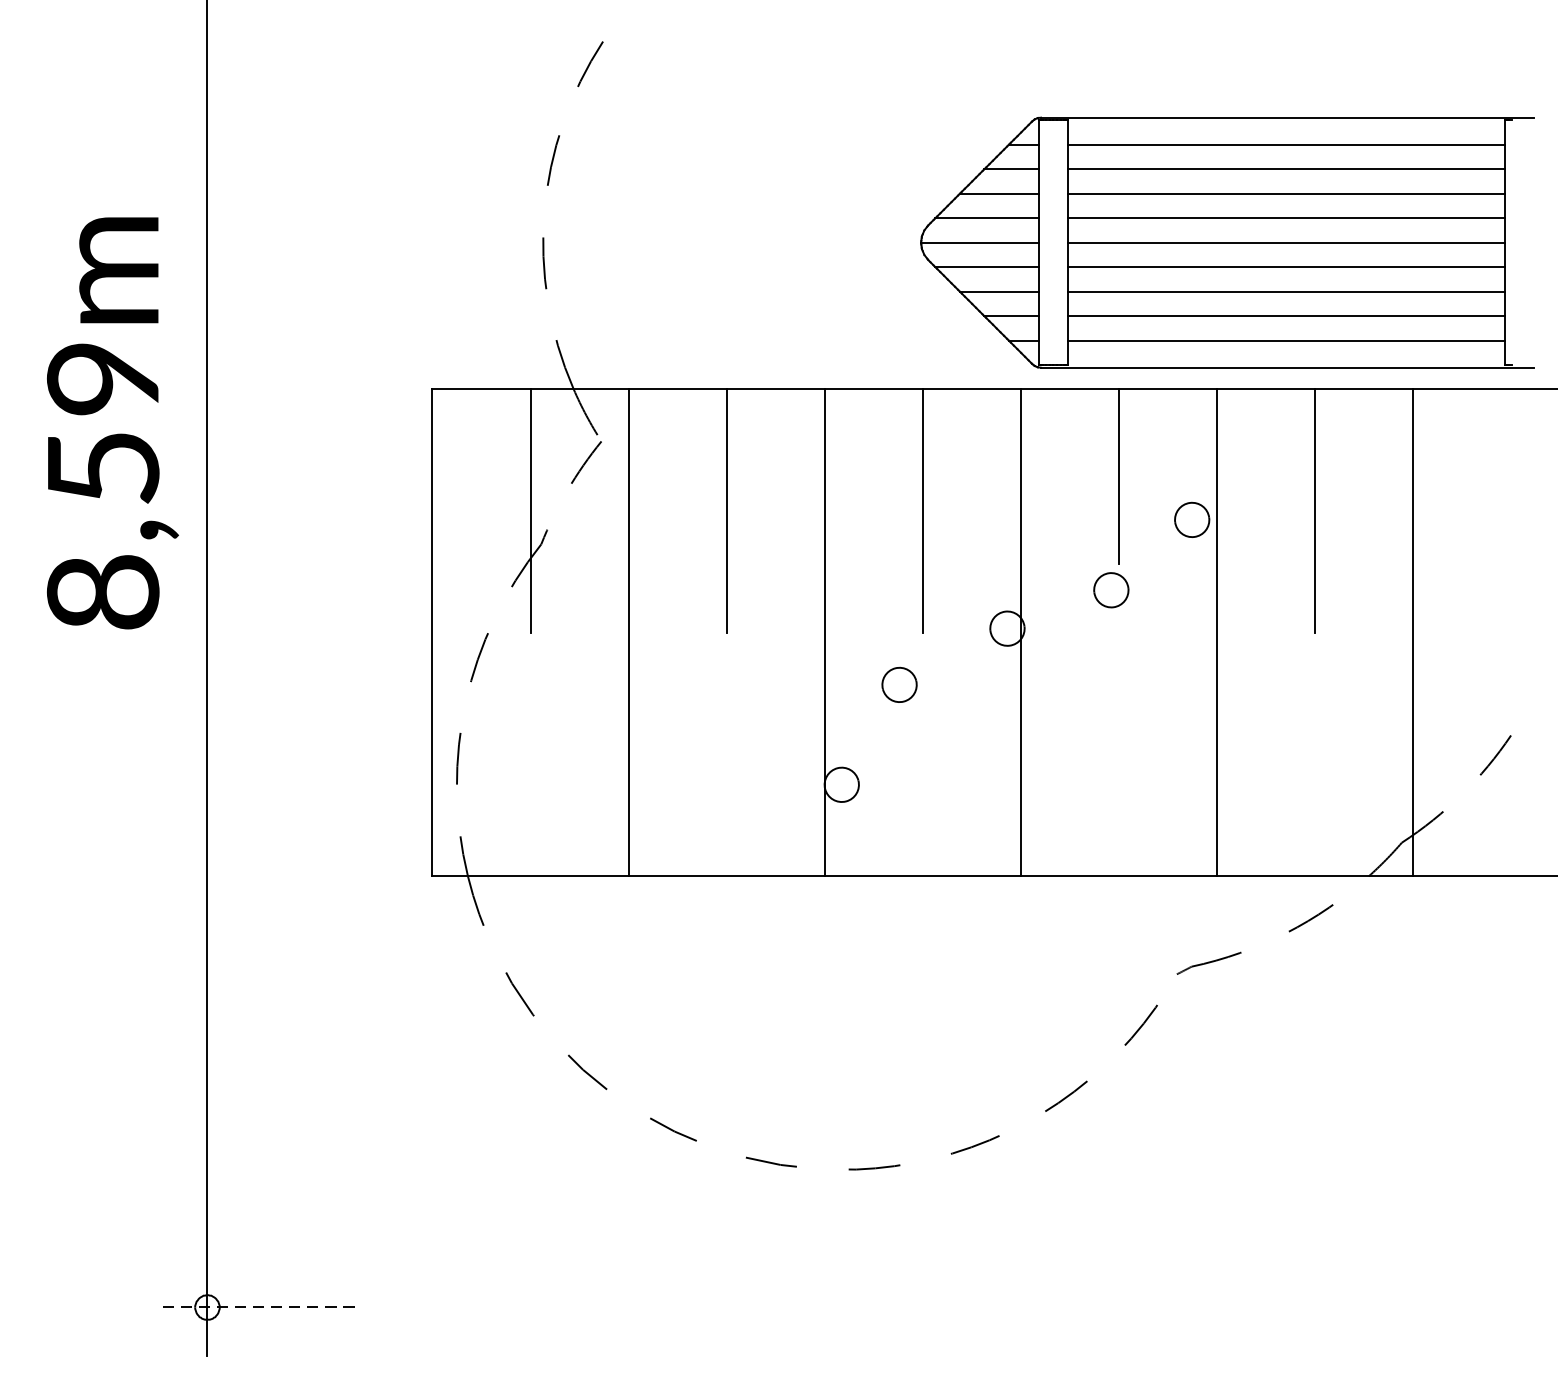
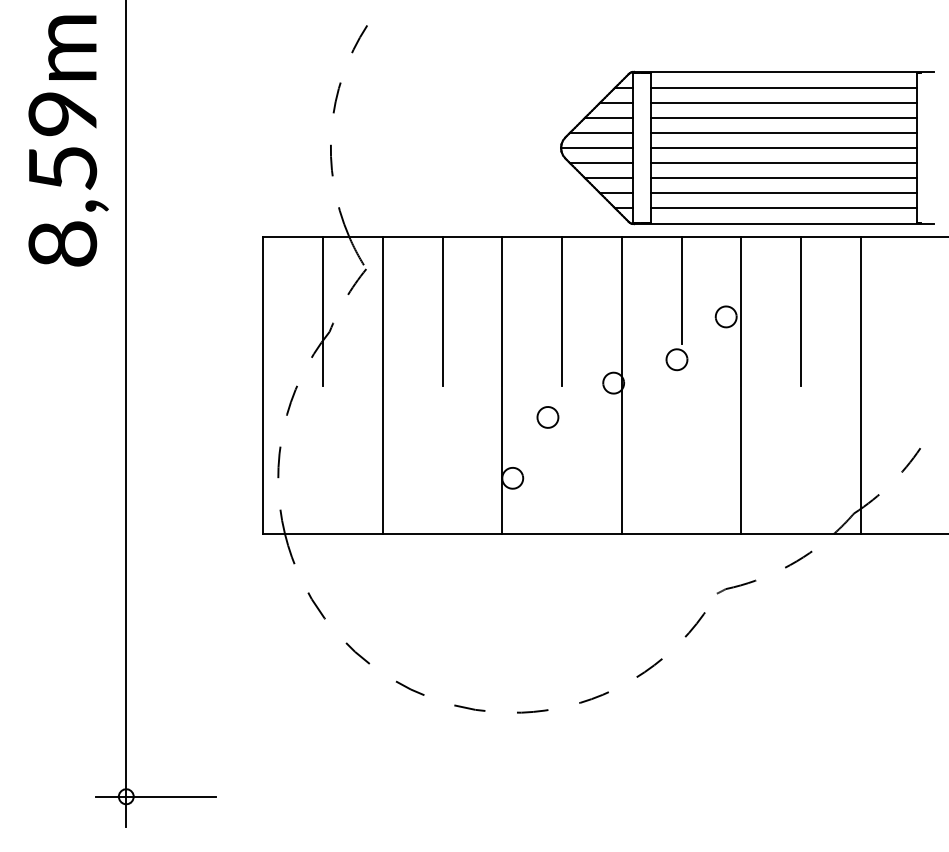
text: (112, 422) -> (68, 140), moved
line: (257, 1307) -> (156, 796), dashed -> solid

